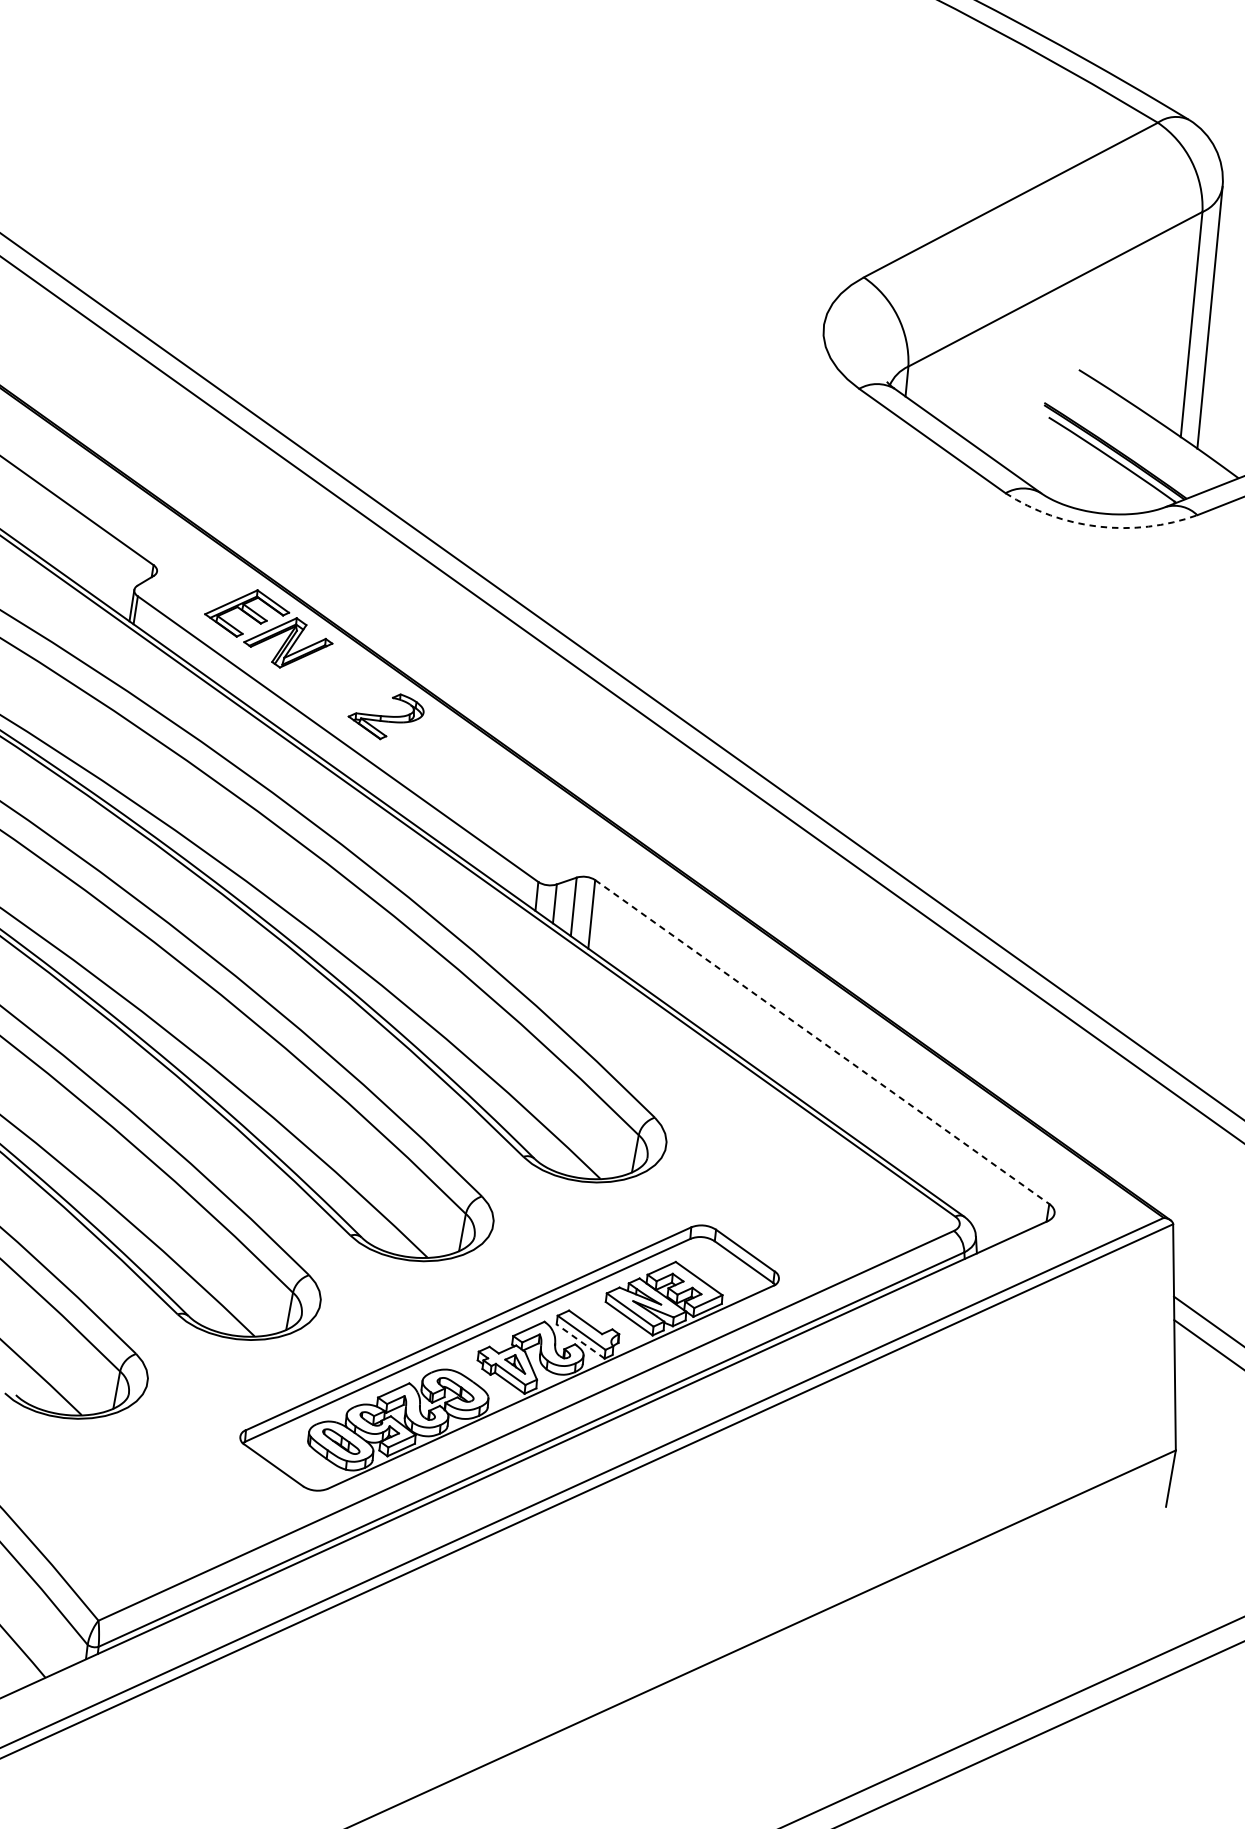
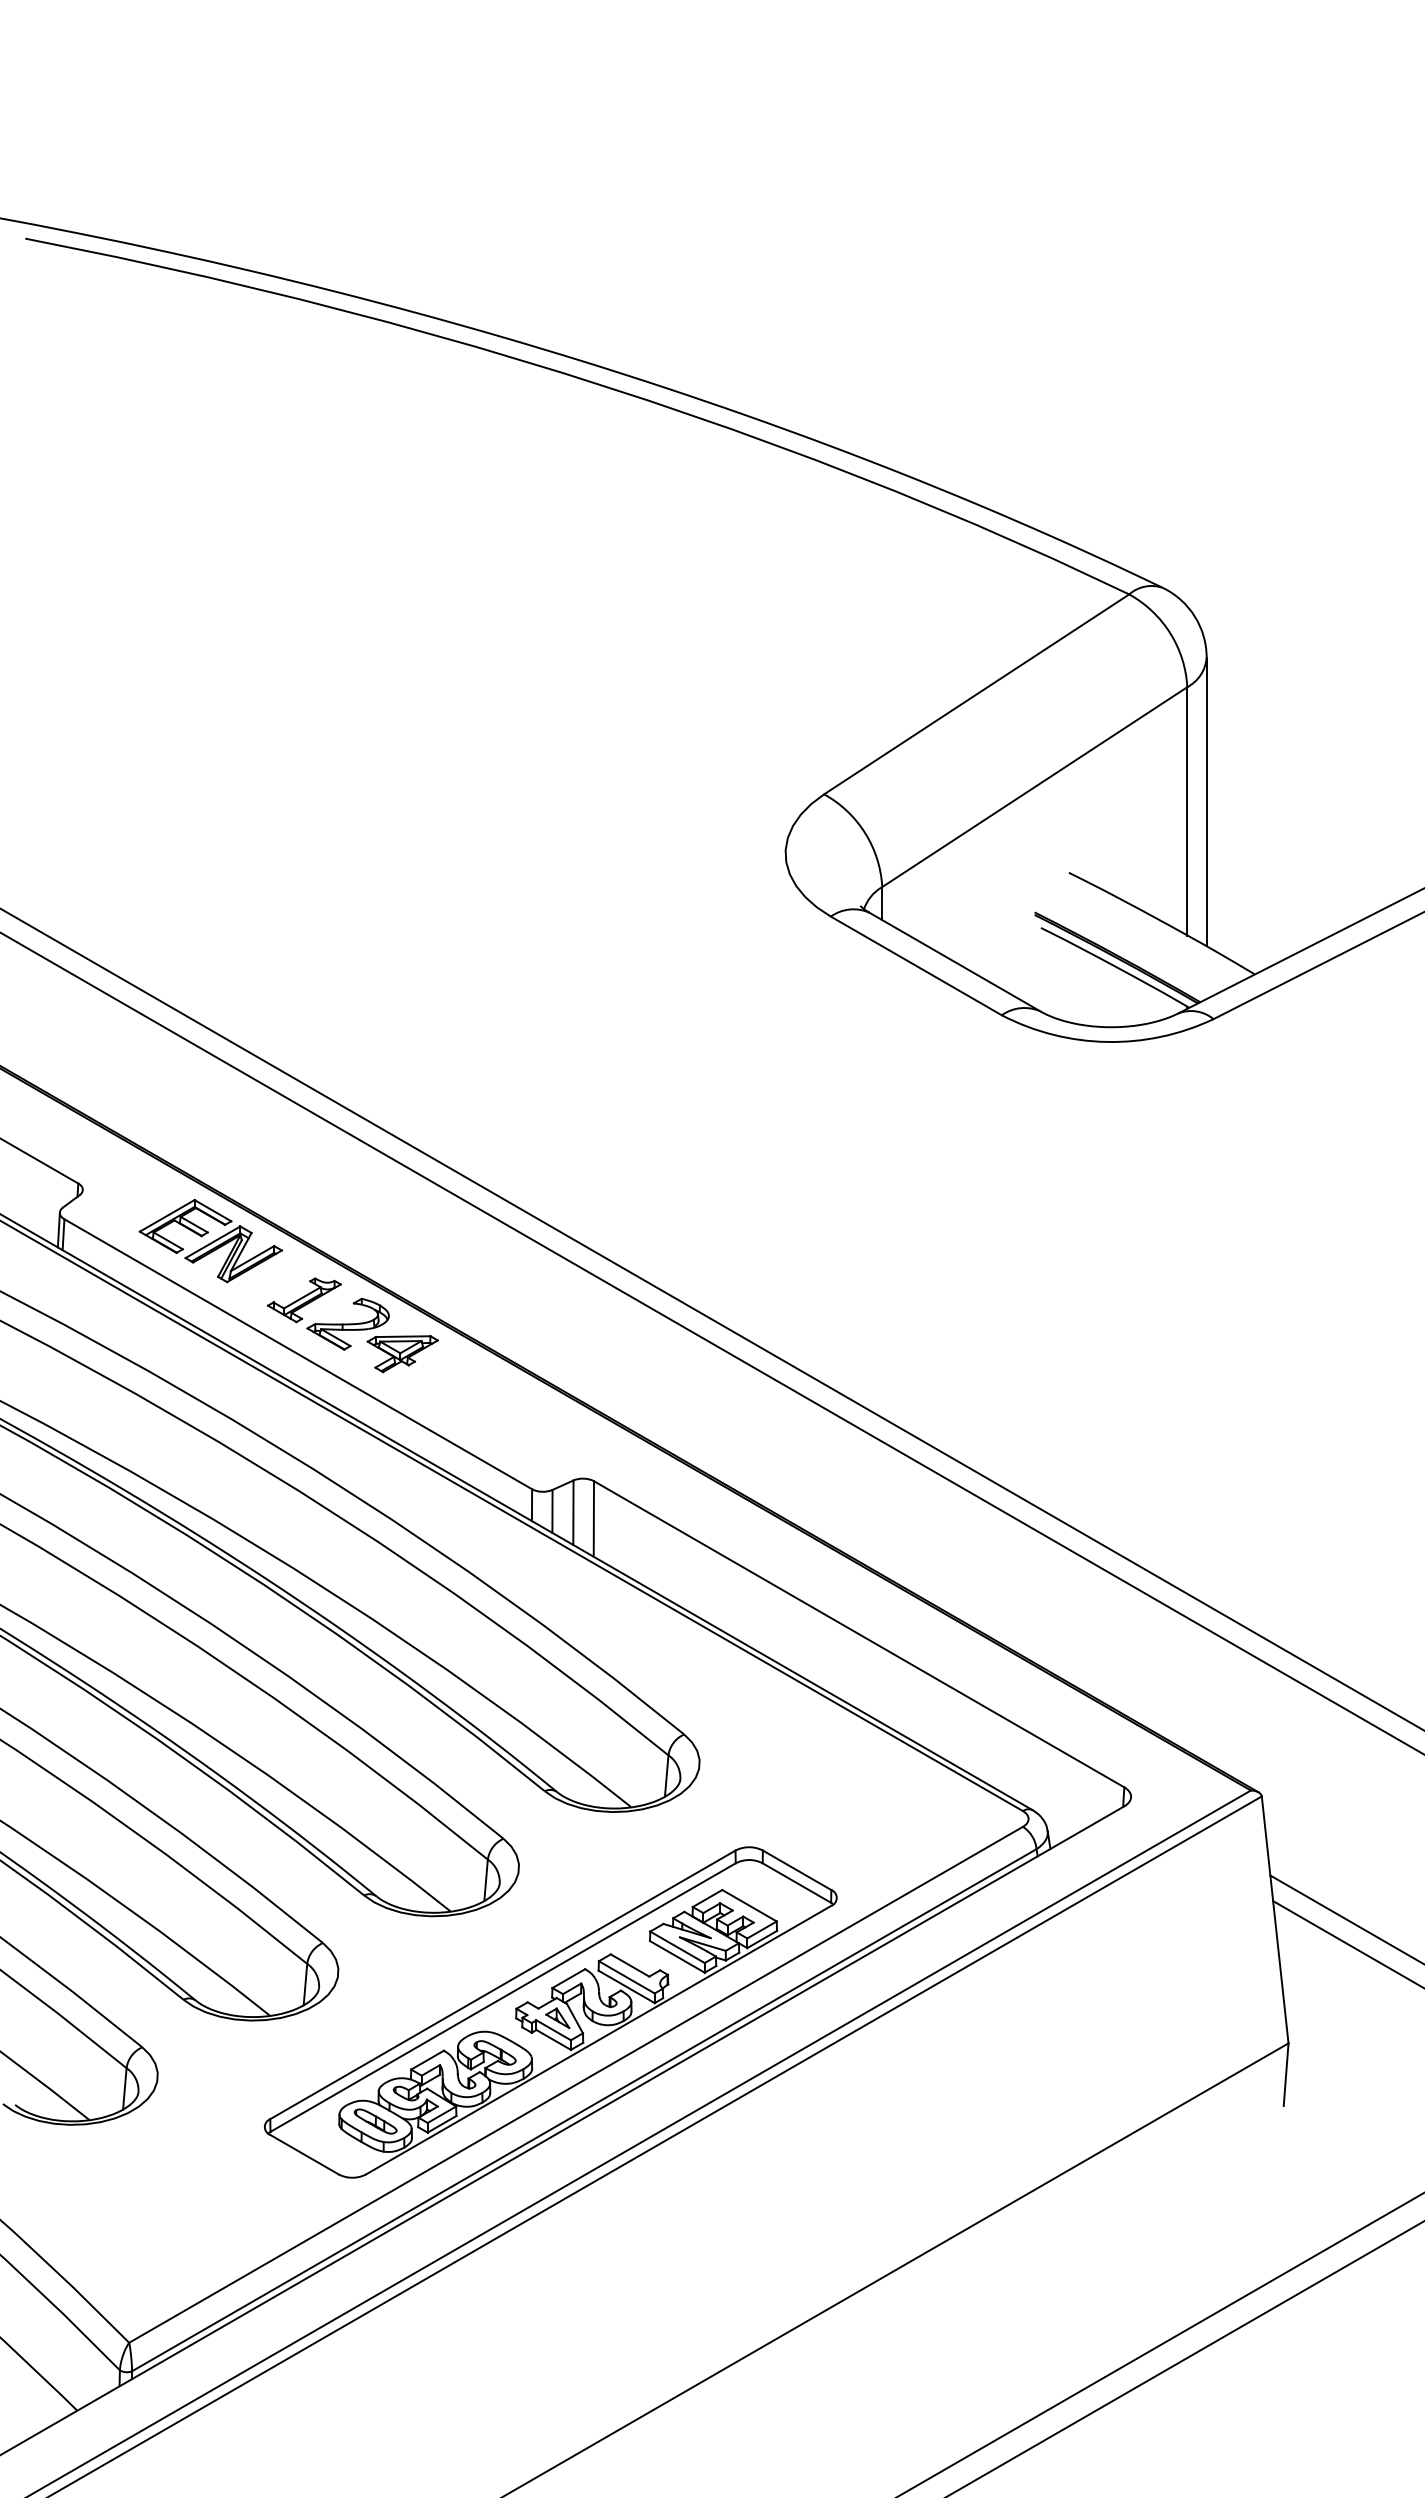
arc: (1099, 526) -> (1107, 1041), dashed -> solid
part: (347, 690) -> (303, 1300), added
part: (432, 748) -> (402, 1354), added
line: (822, 1042) -> (859, 1634), dashed -> solid
line: (580, 1341) -> (626, 1986), dashed -> solid

